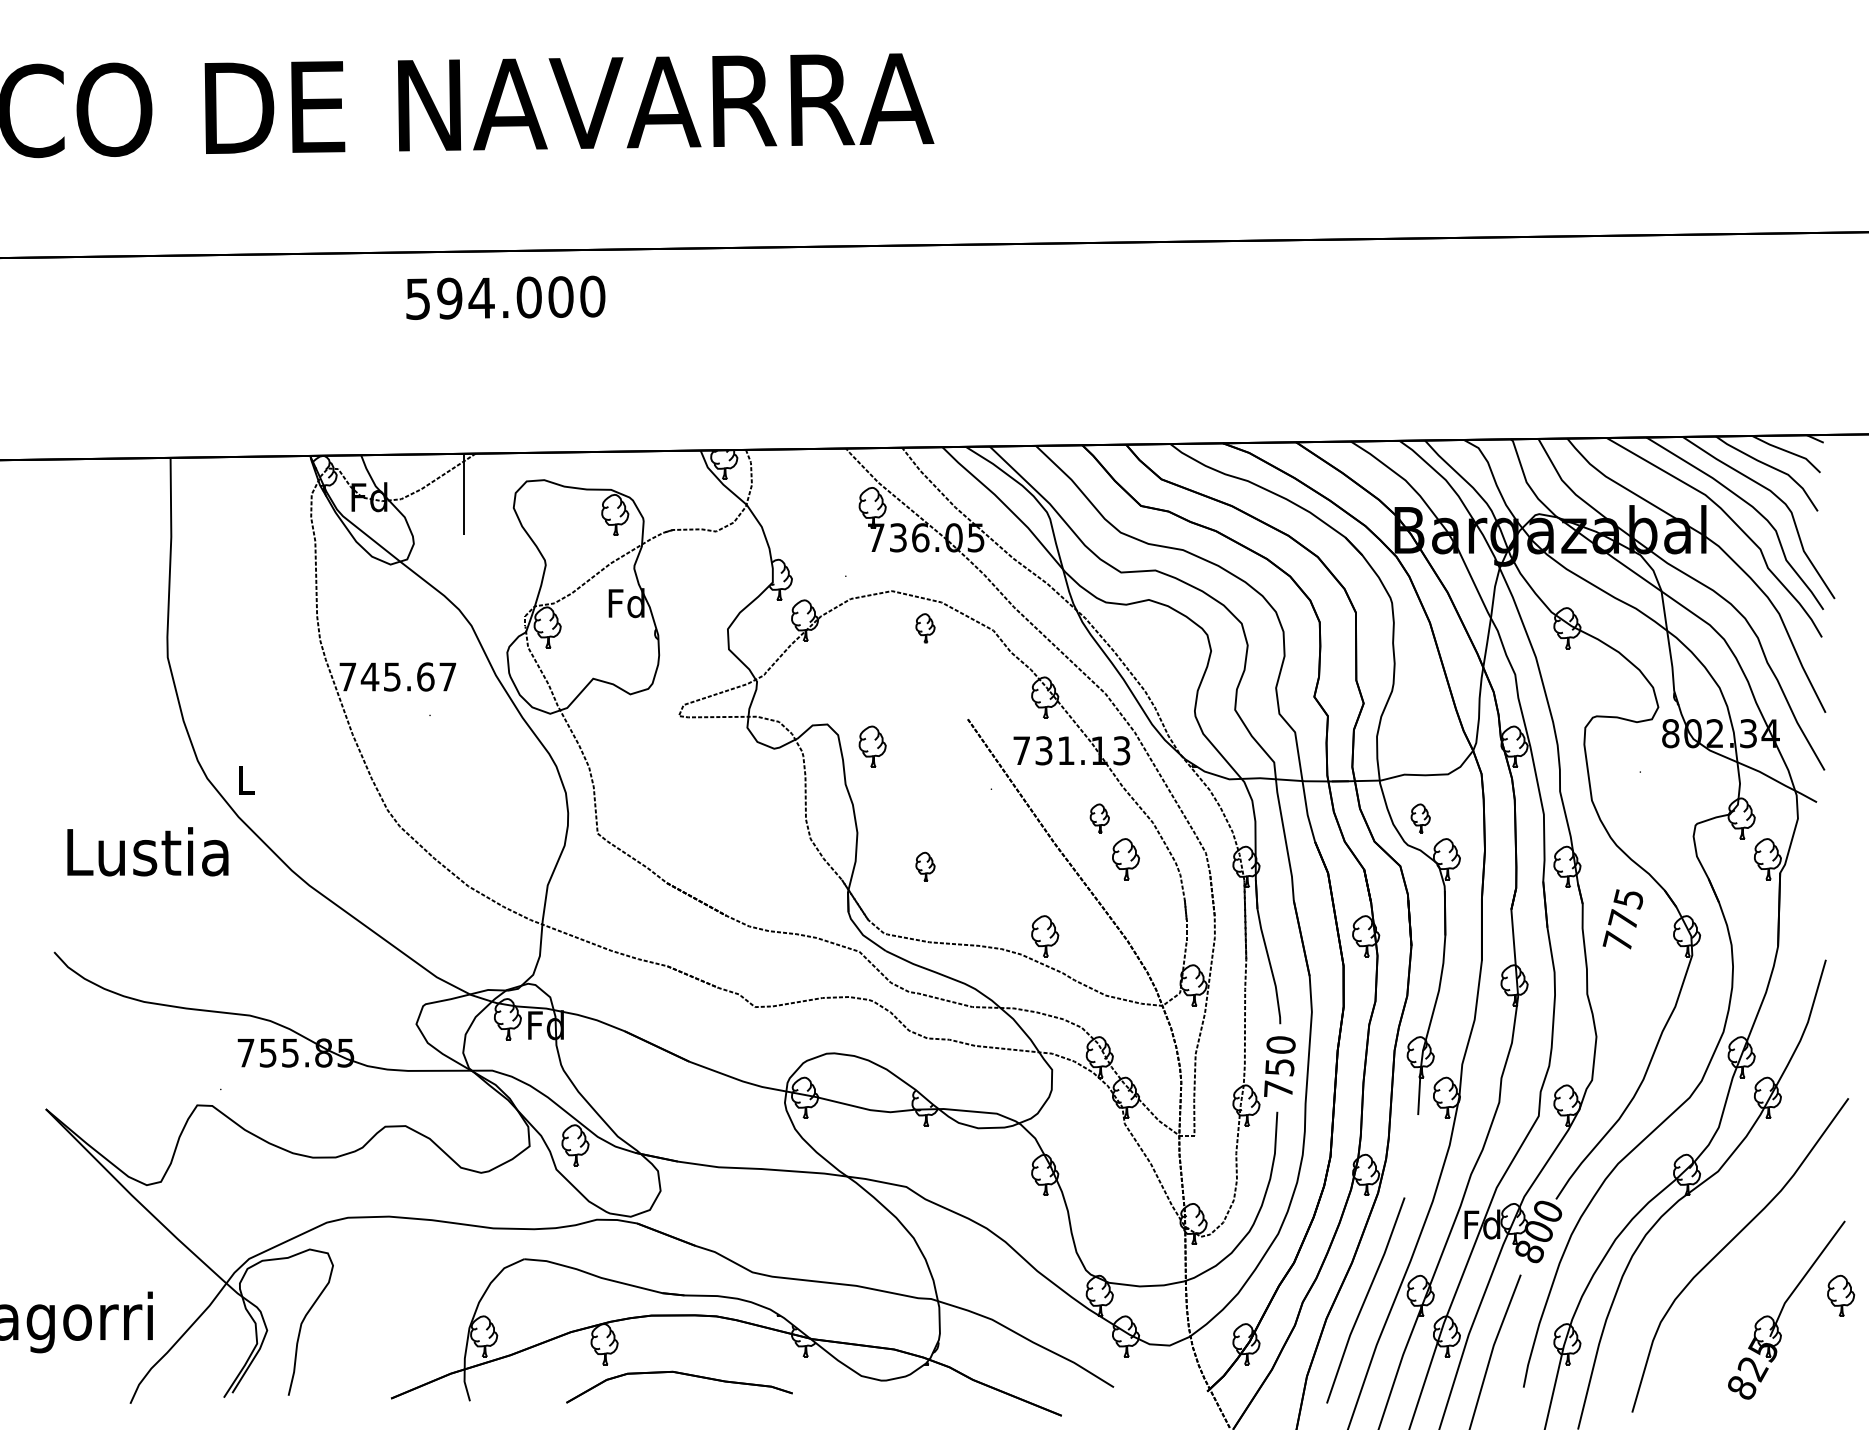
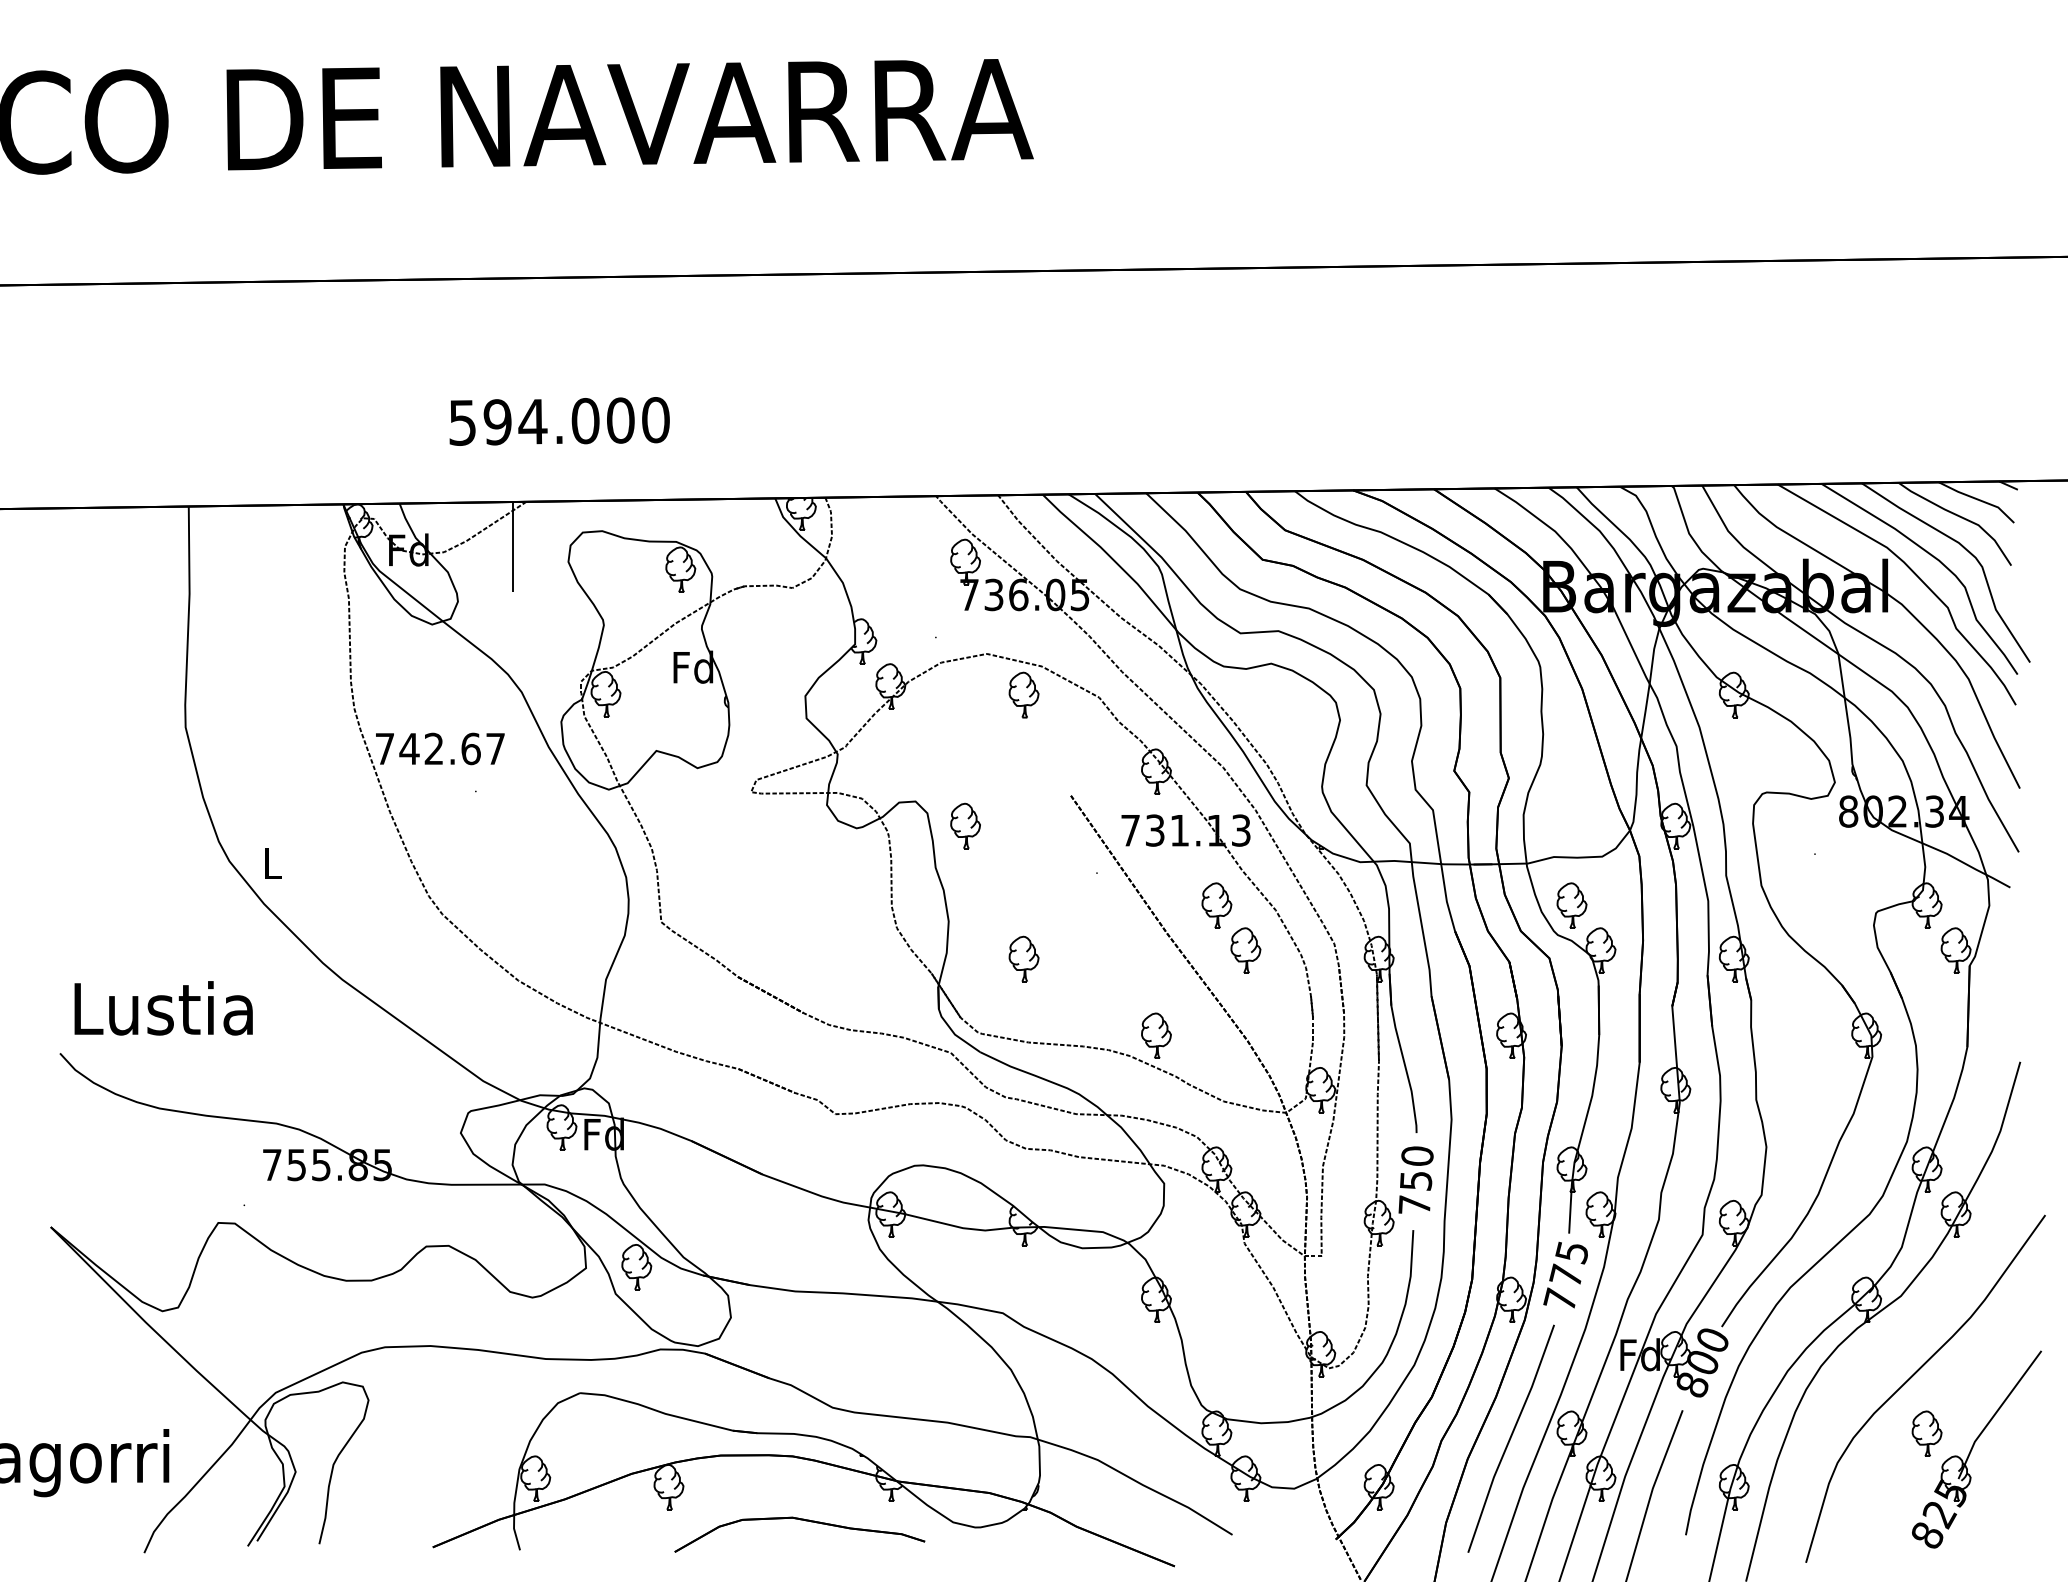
text: (505, 297) -> (559, 421), moved
part: (925, 627) -> (1023, 694), size x1.43
text: (391, 676) -> (433, 748), 745.67 -> 742.67
part: (1099, 818) -> (1216, 905), size x1.43
part: (1420, 818) -> (1571, 905), size x1.43
text: (147, 851) -> (163, 1008), moved
part: (925, 866) -> (1023, 958), size x1.43
text: (1622, 918) -> (1565, 1274), moved
part: (1840, 1295) -> (1926, 1433), moved
part: (680, 1374) -> (800, 1520), moved

